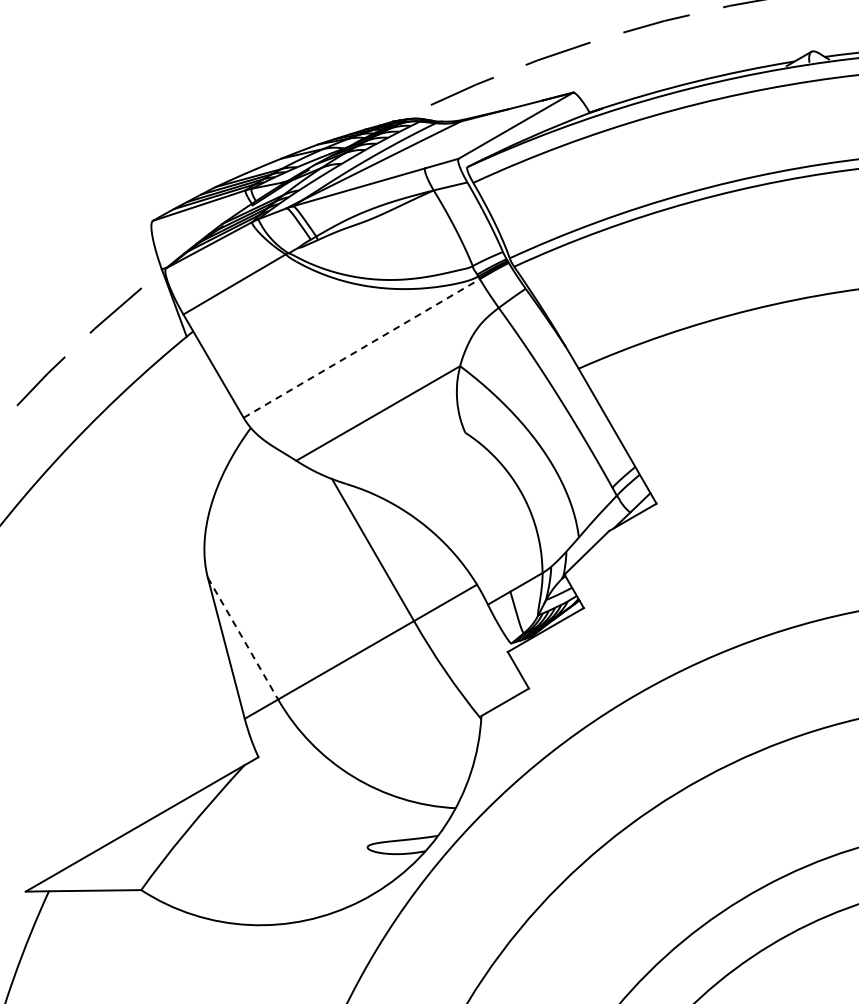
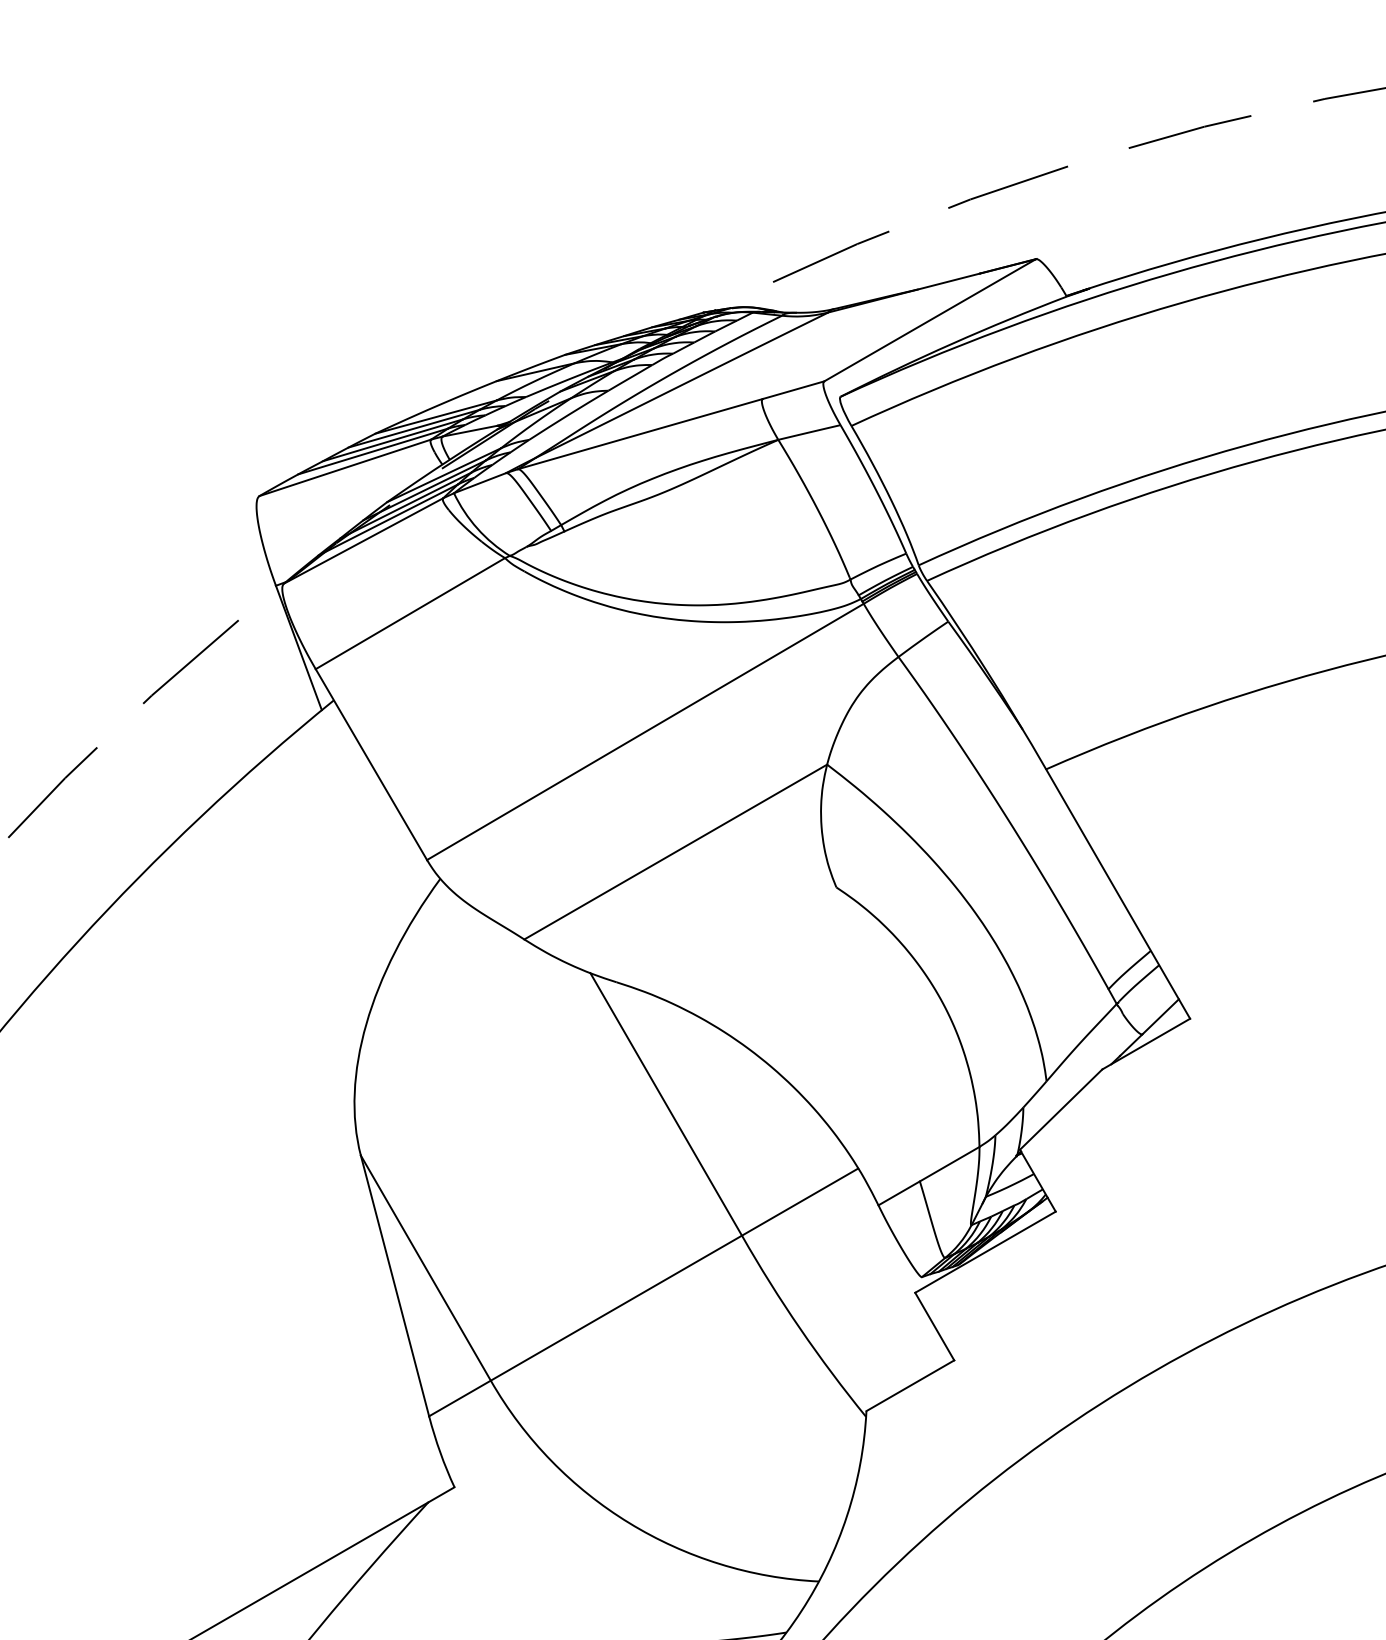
line: (361, 348) -> (644, 731), dashed -> solid
line: (243, 639) -> (426, 1269), dashed -> solid

